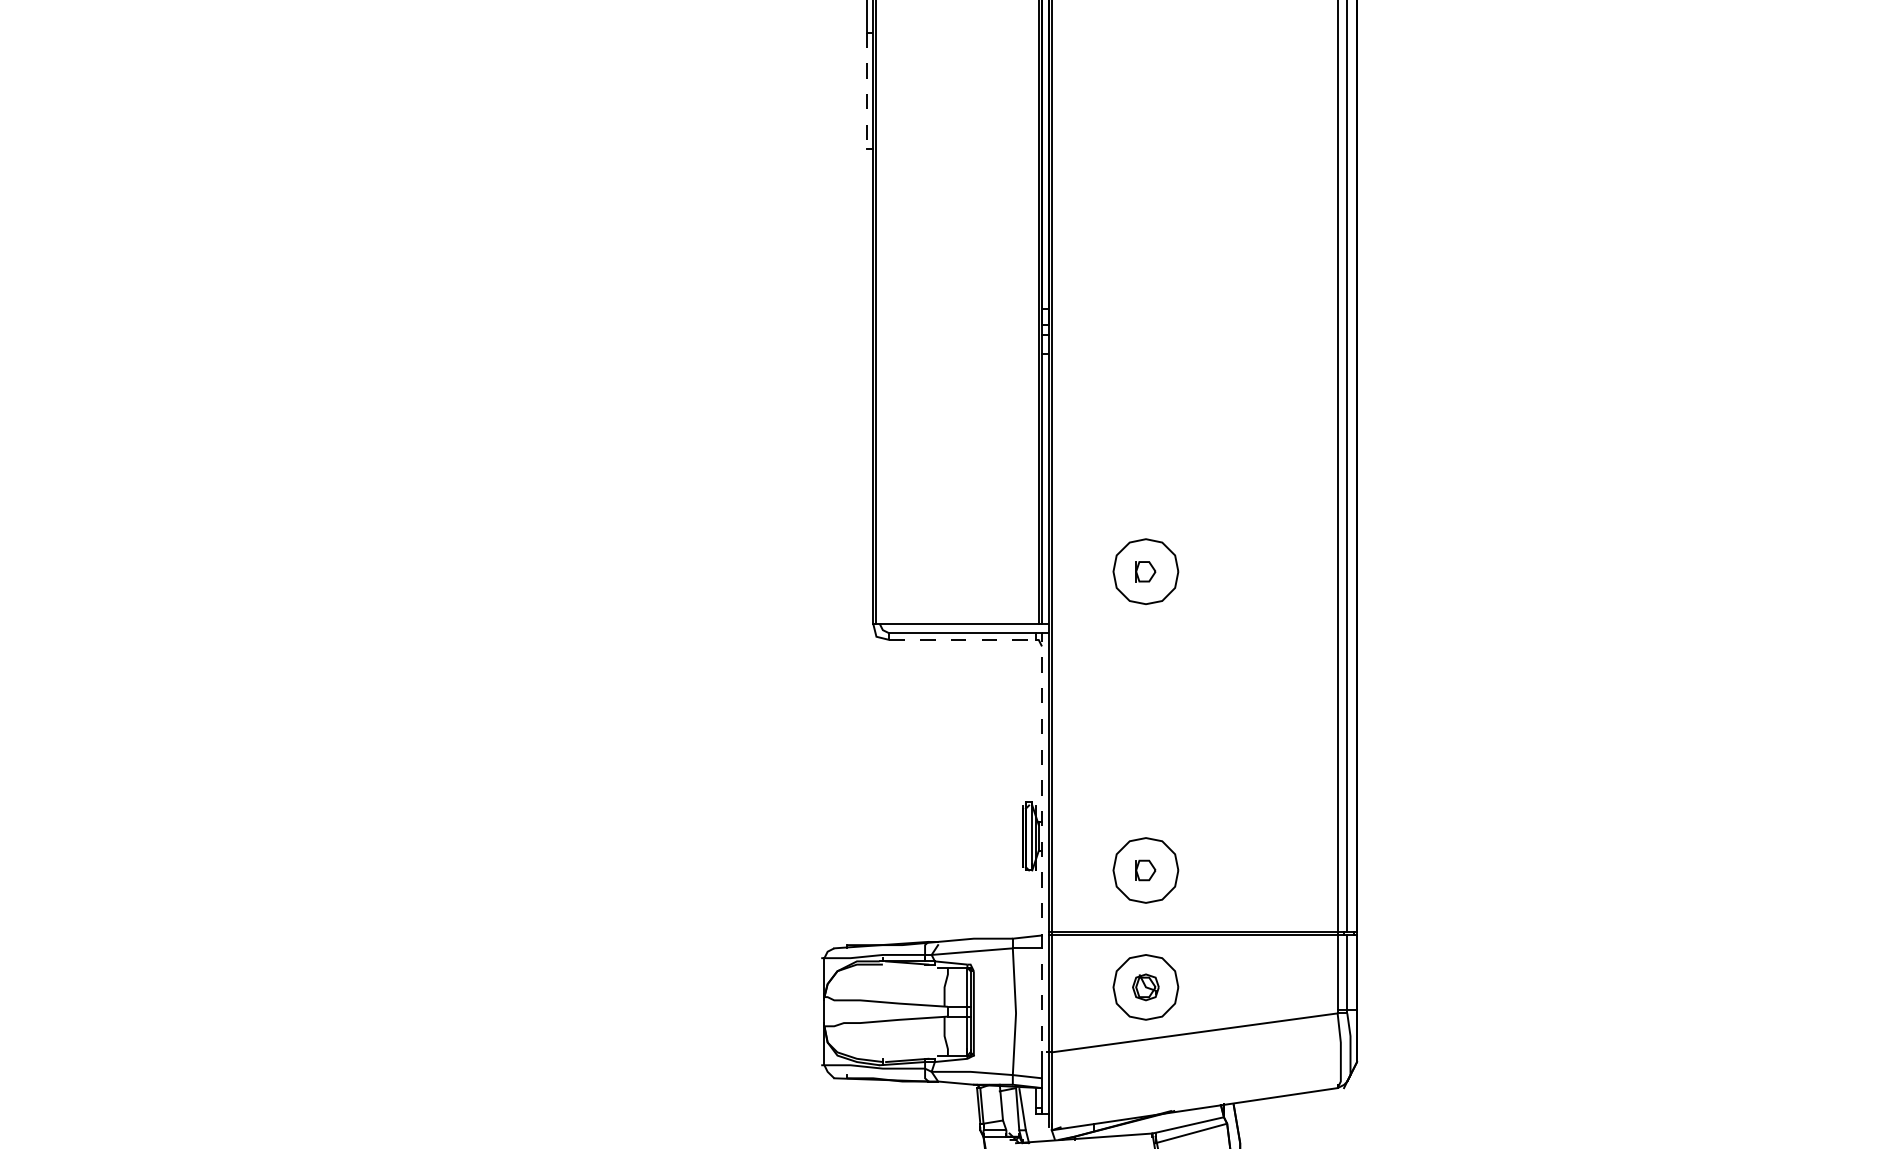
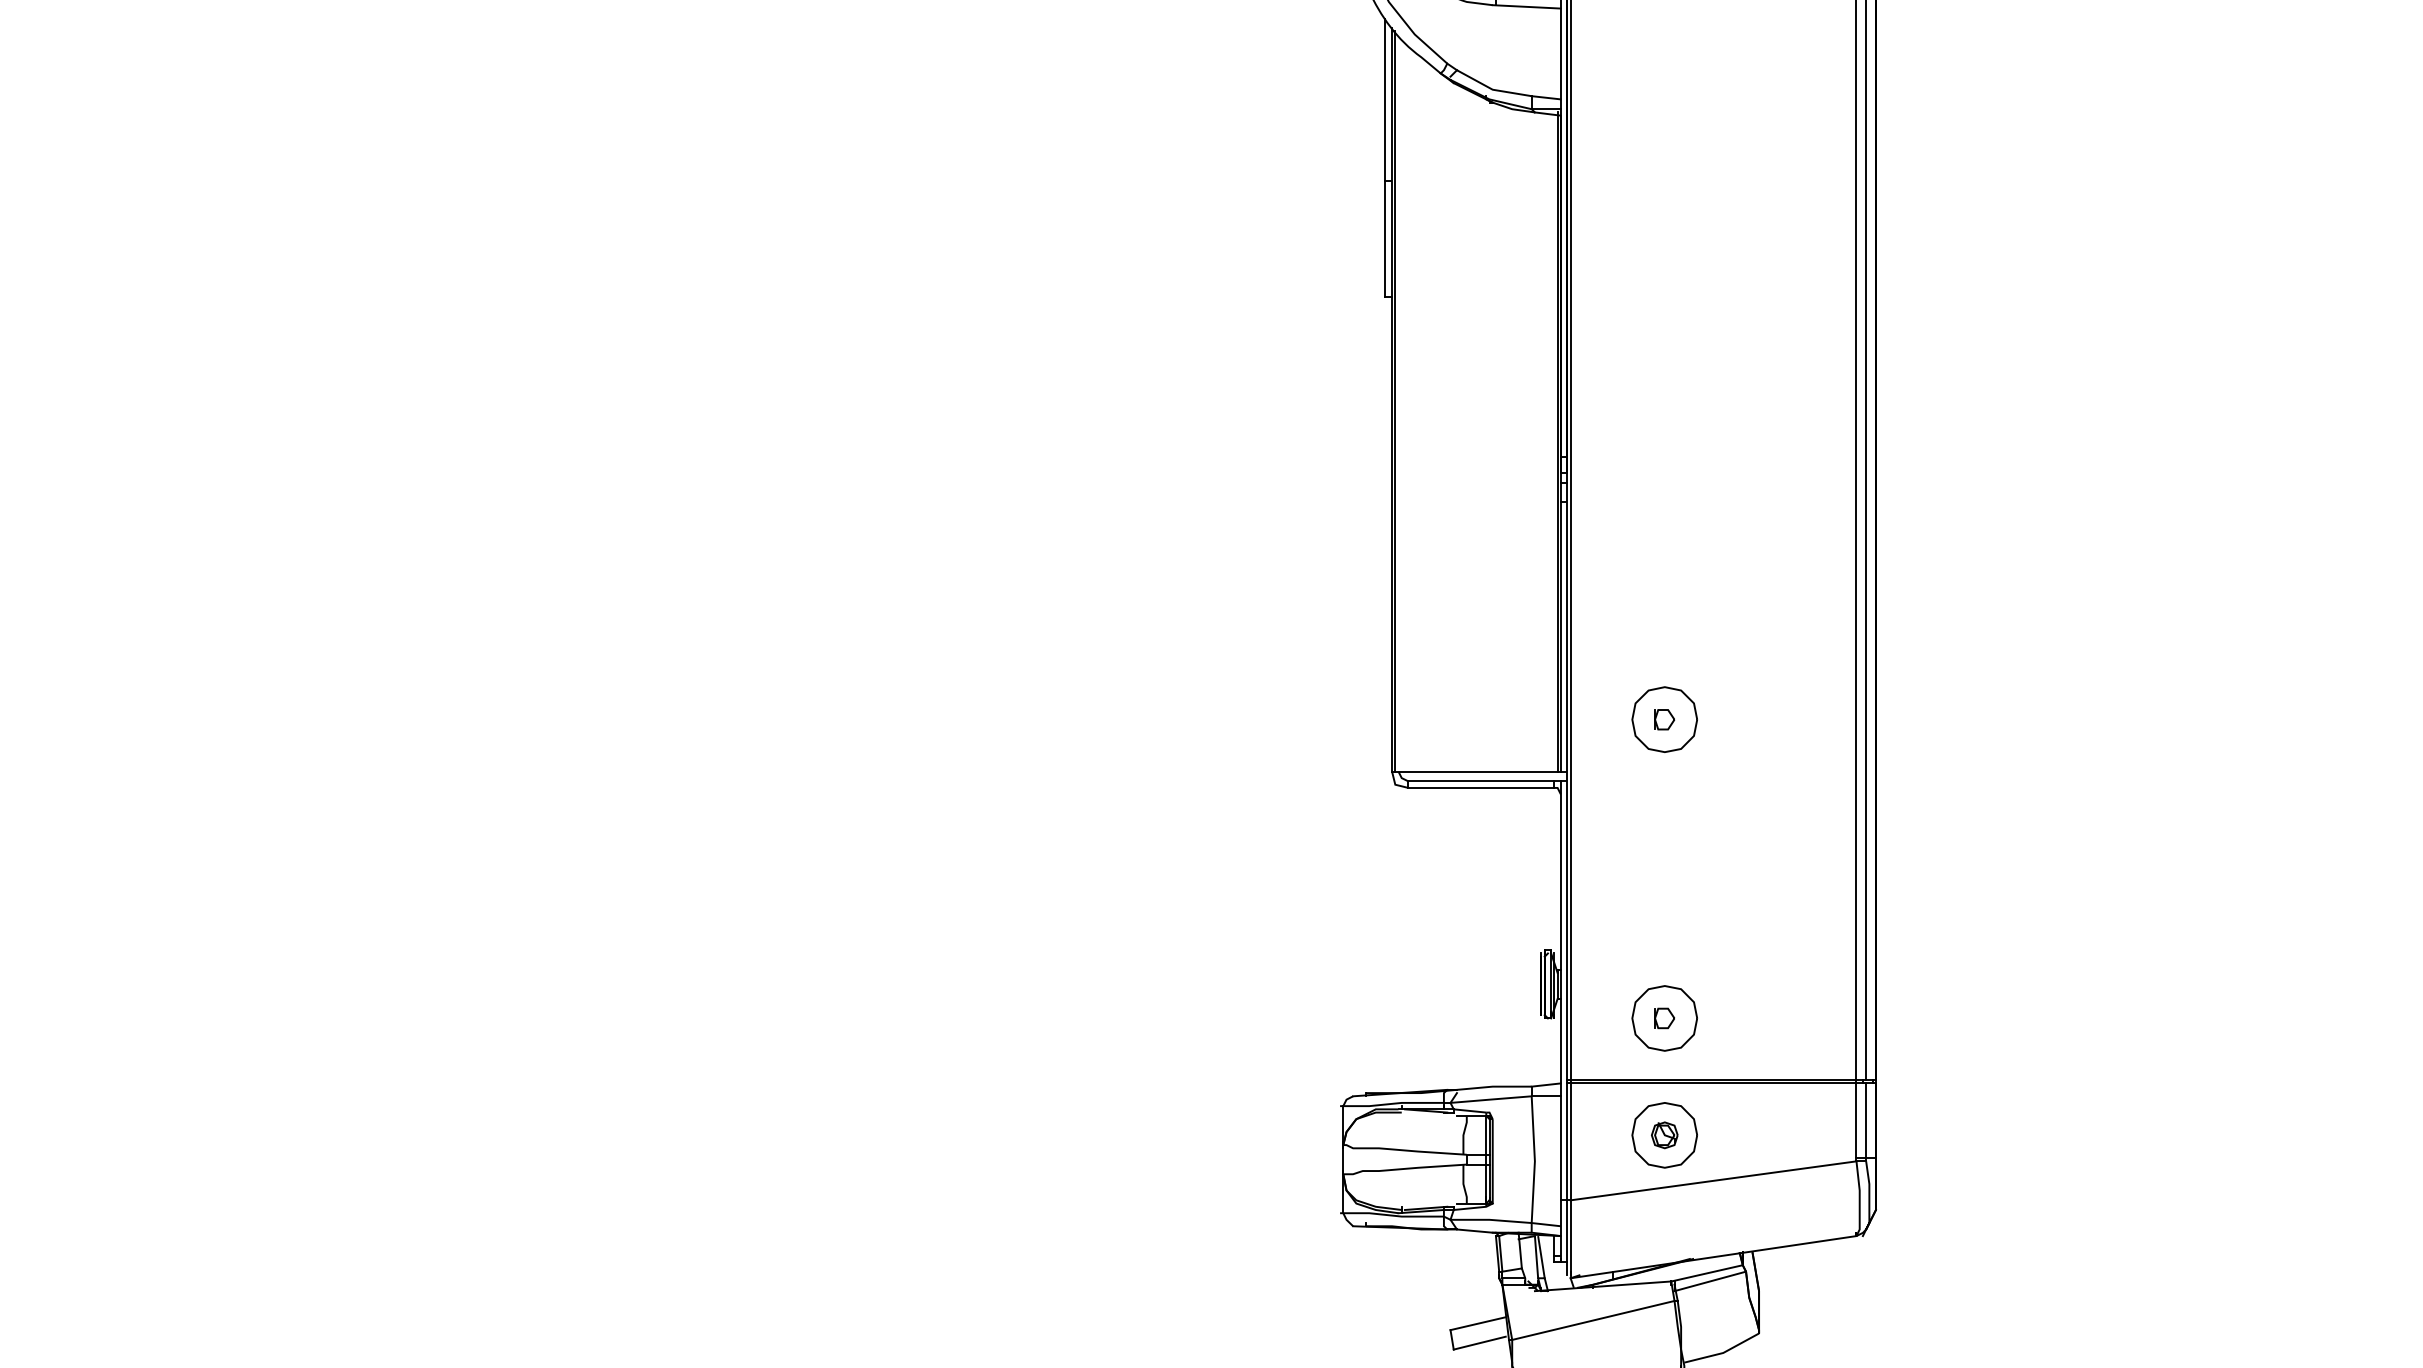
line: (866, 91) -> (1385, 239), dashed -> solid
line: (962, 639) -> (1481, 787), dashed -> solid
line: (1041, 843) -> (1560, 991), dashed -> solid

